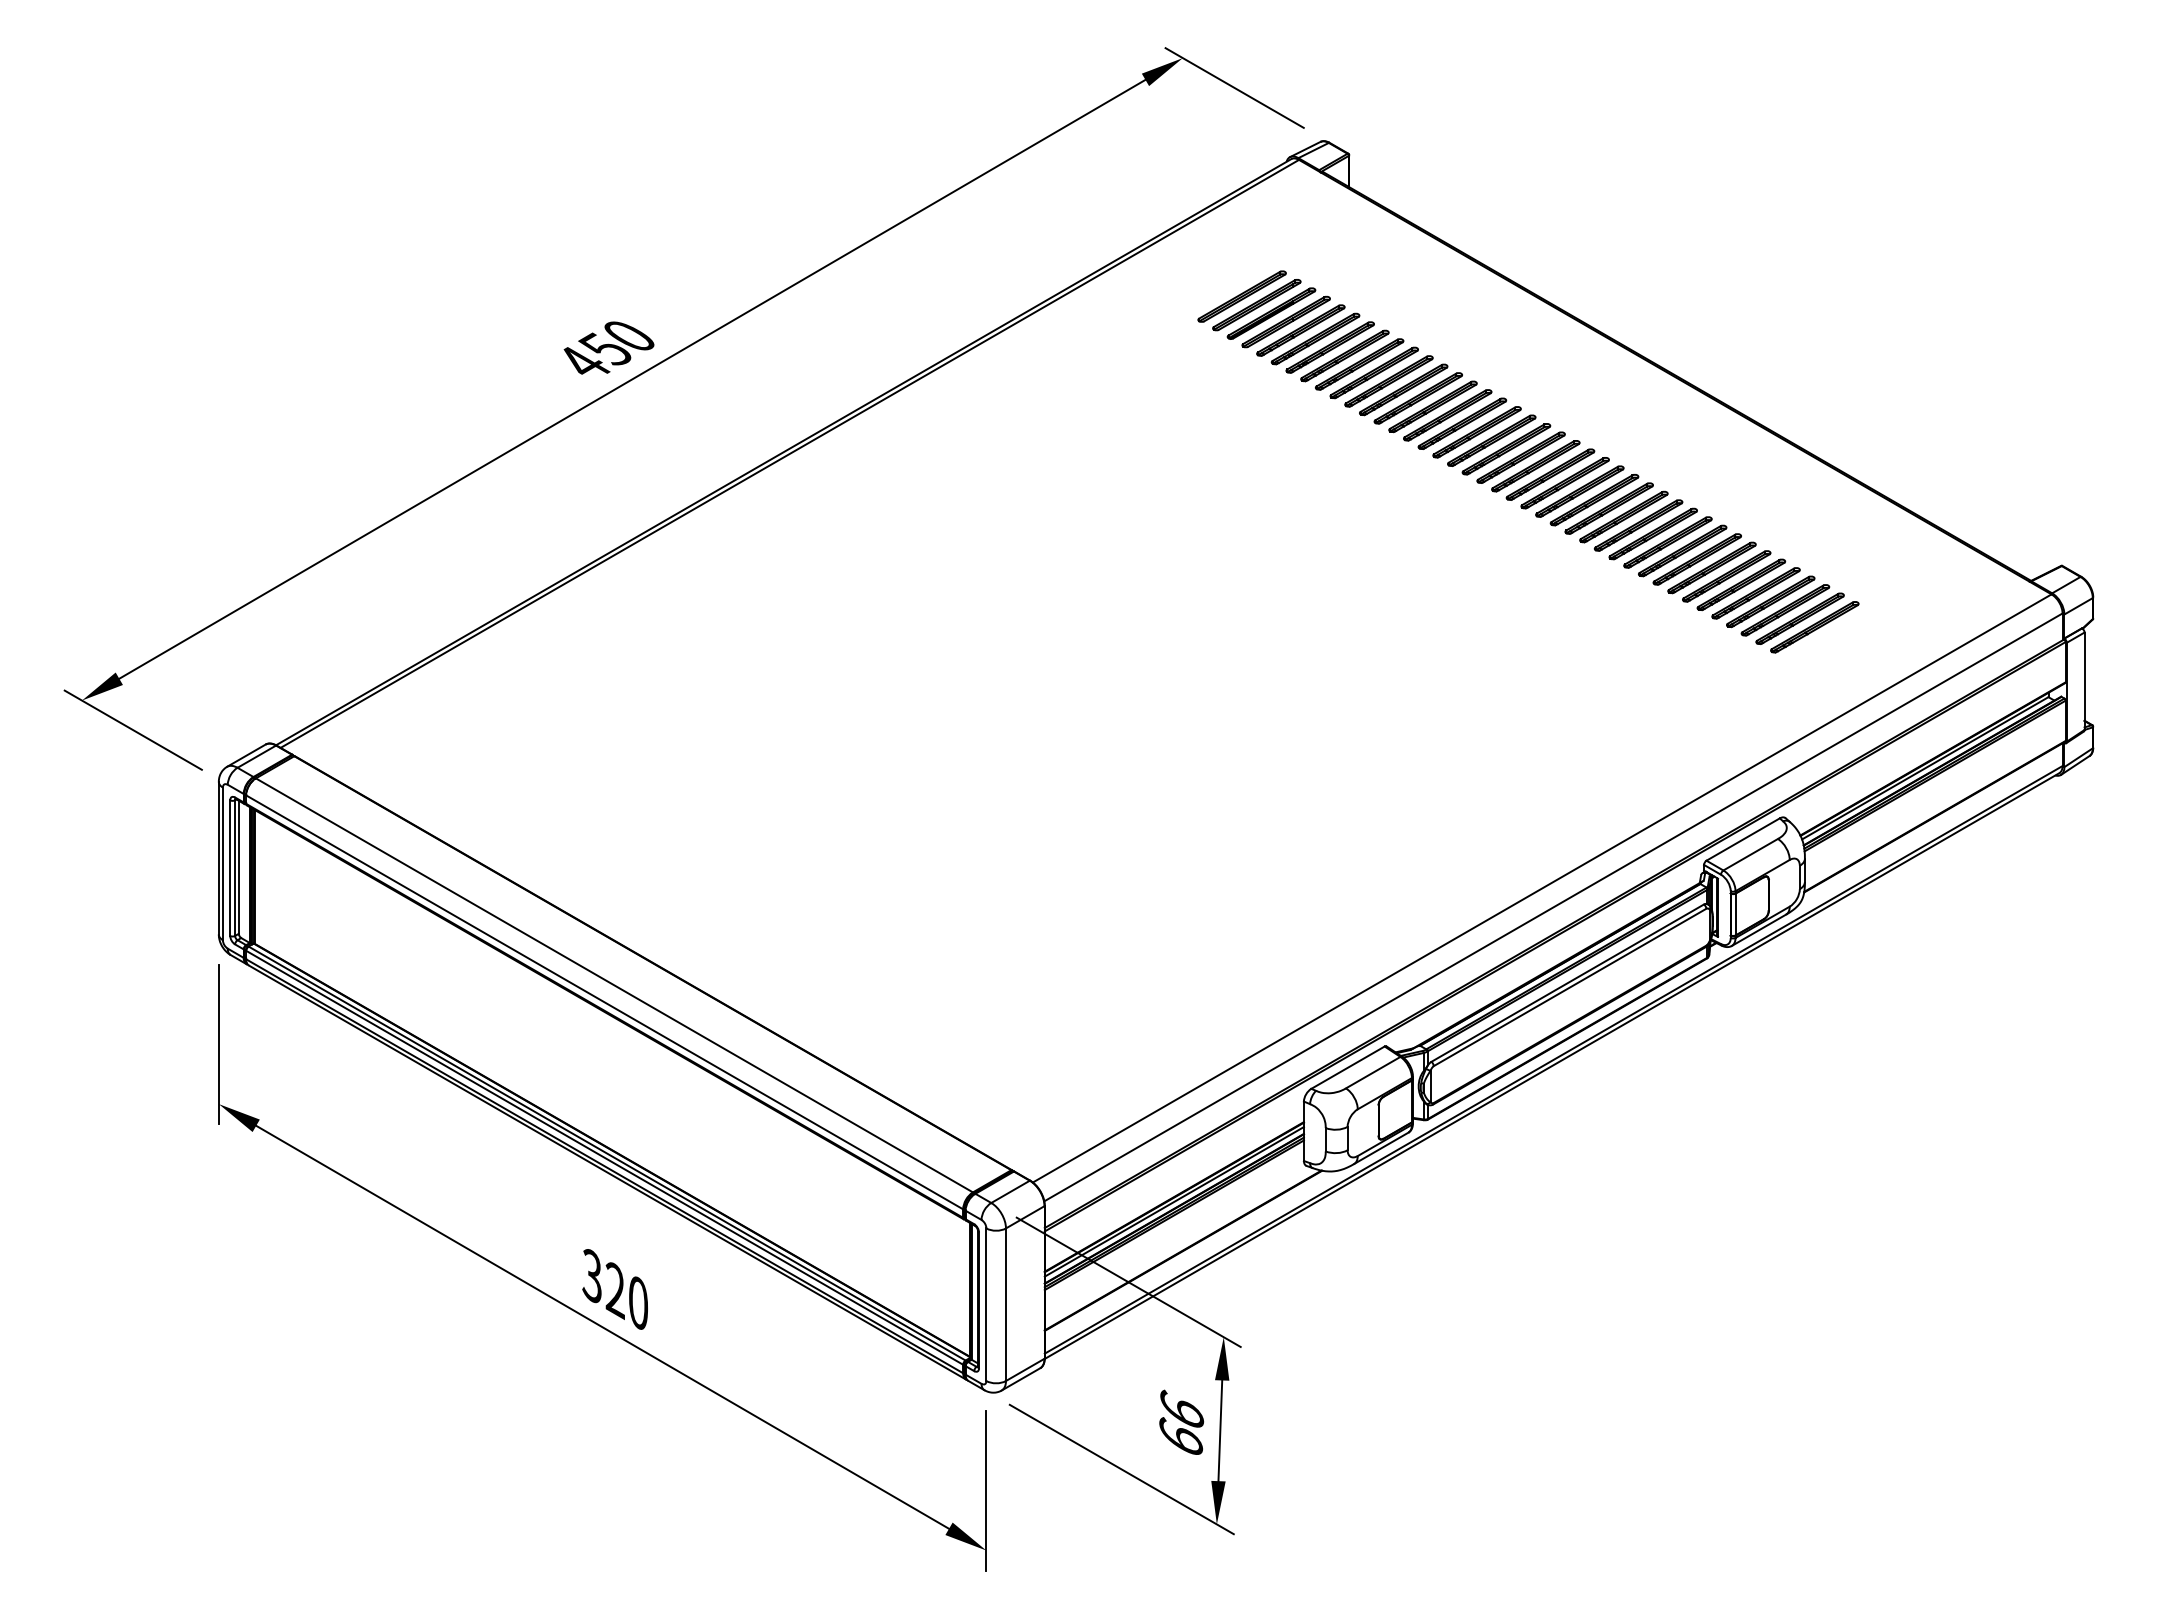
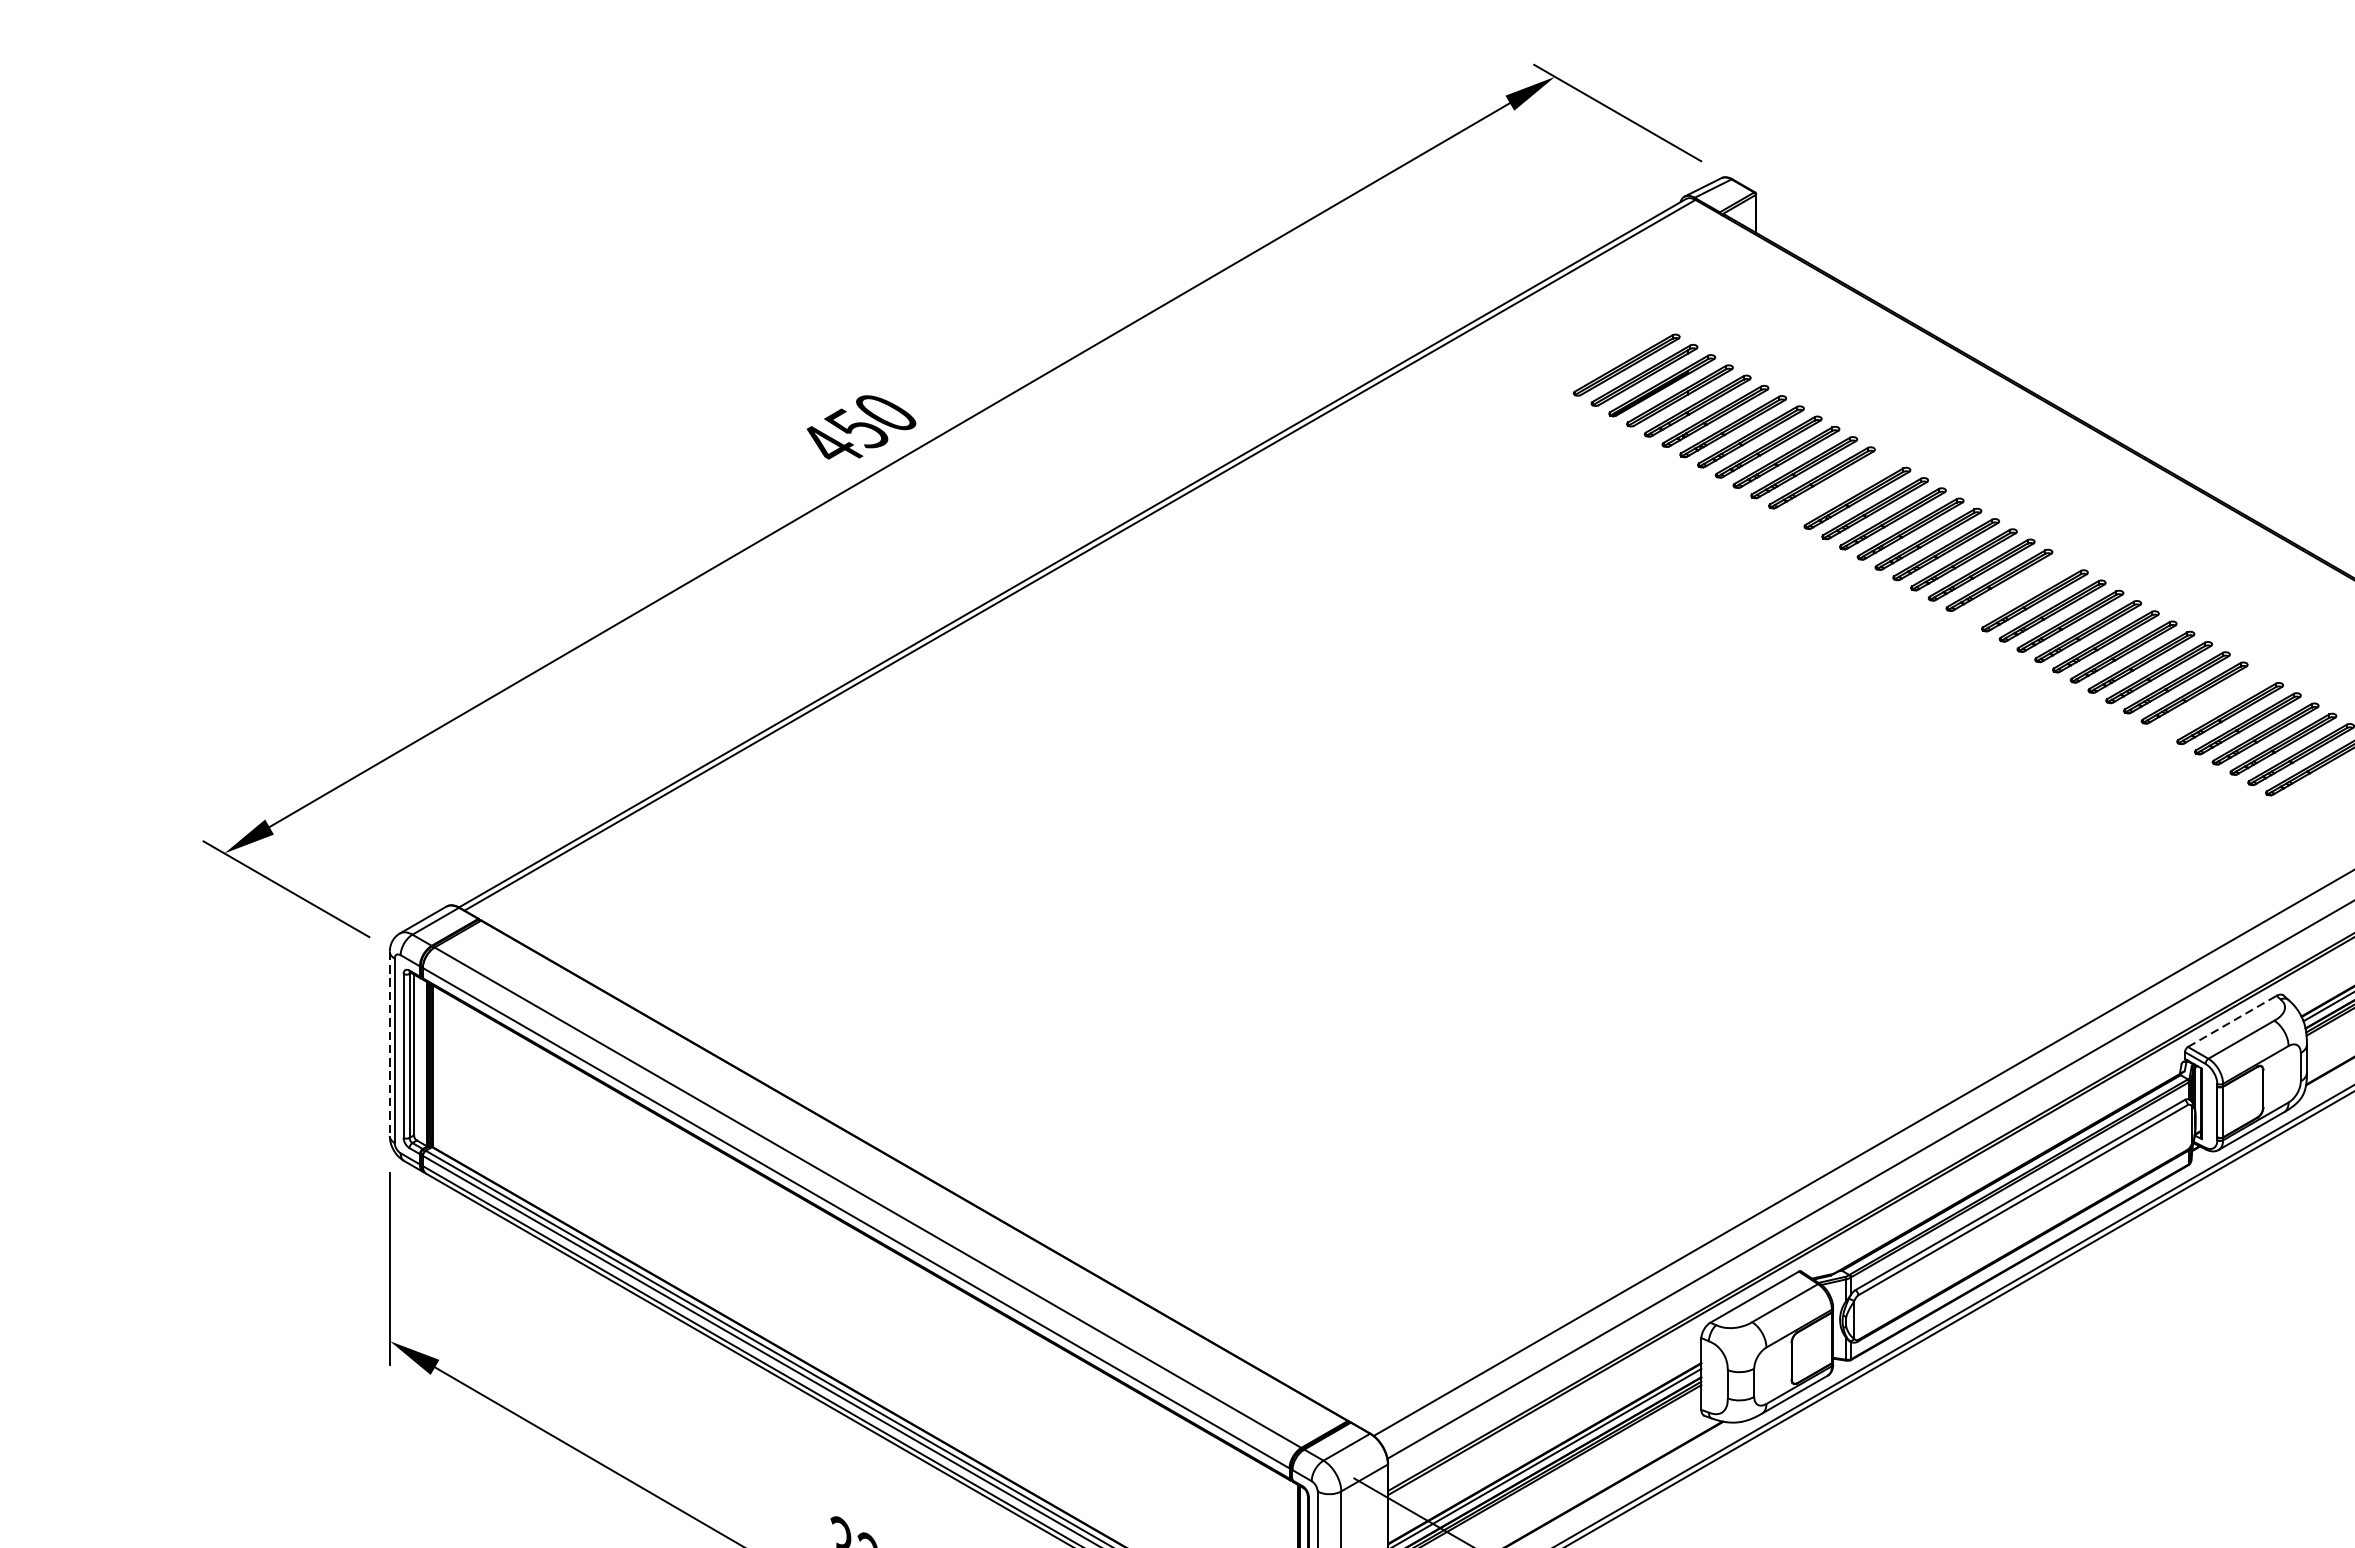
part: (1417, 398) -> (1838, 488), removed
part: (1564, 483) -> (2016, 591), removed
part: (1726, 576) -> (2212, 703), removed
line: (1743, 839) -> (2232, 1021), solid -> dashed
line: (218, 858) -> (389, 1044), solid -> dashed

